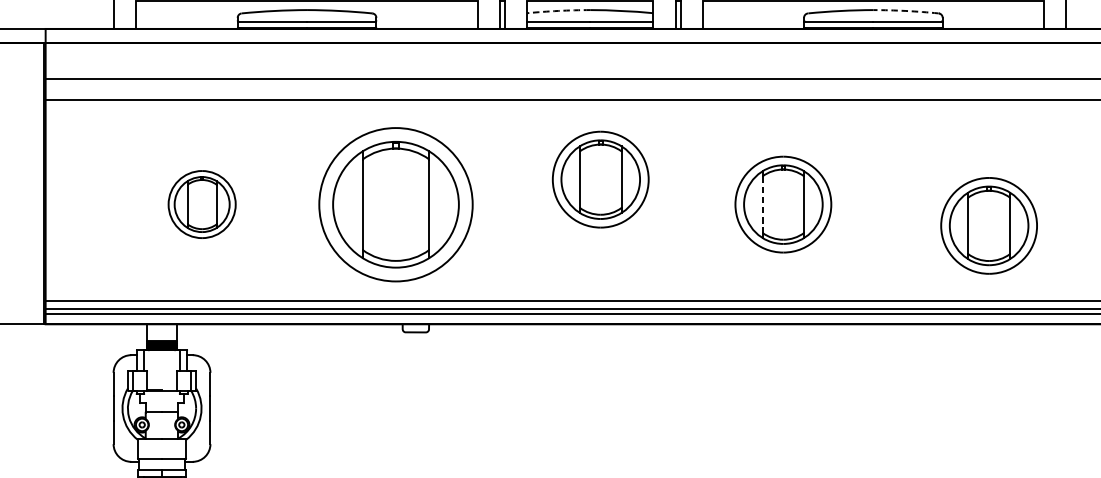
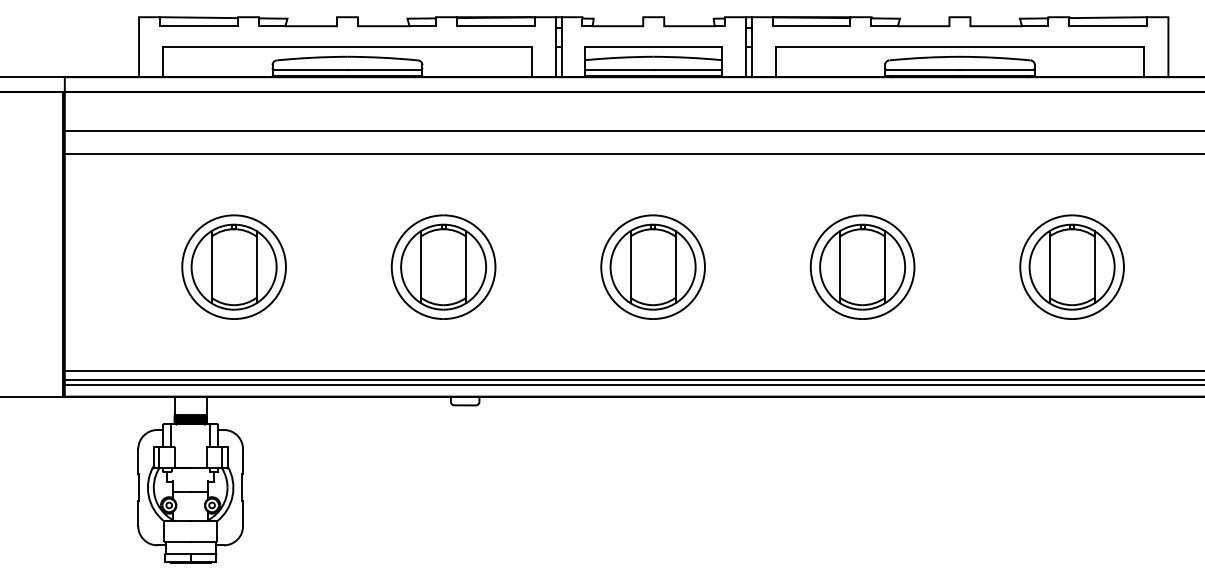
arc: (558, 10) -> (619, 57), dashed -> solid
arc: (906, 10) -> (995, 57), dashed -> solid
part: (600, 179) -> (652, 266), moved
part: (201, 203) -> (233, 266), size x1.43
part: (395, 203) -> (443, 266), size x0.62
line: (762, 204) -> (840, 267), dashed -> solid
part: (988, 225) -> (1071, 266), moved

